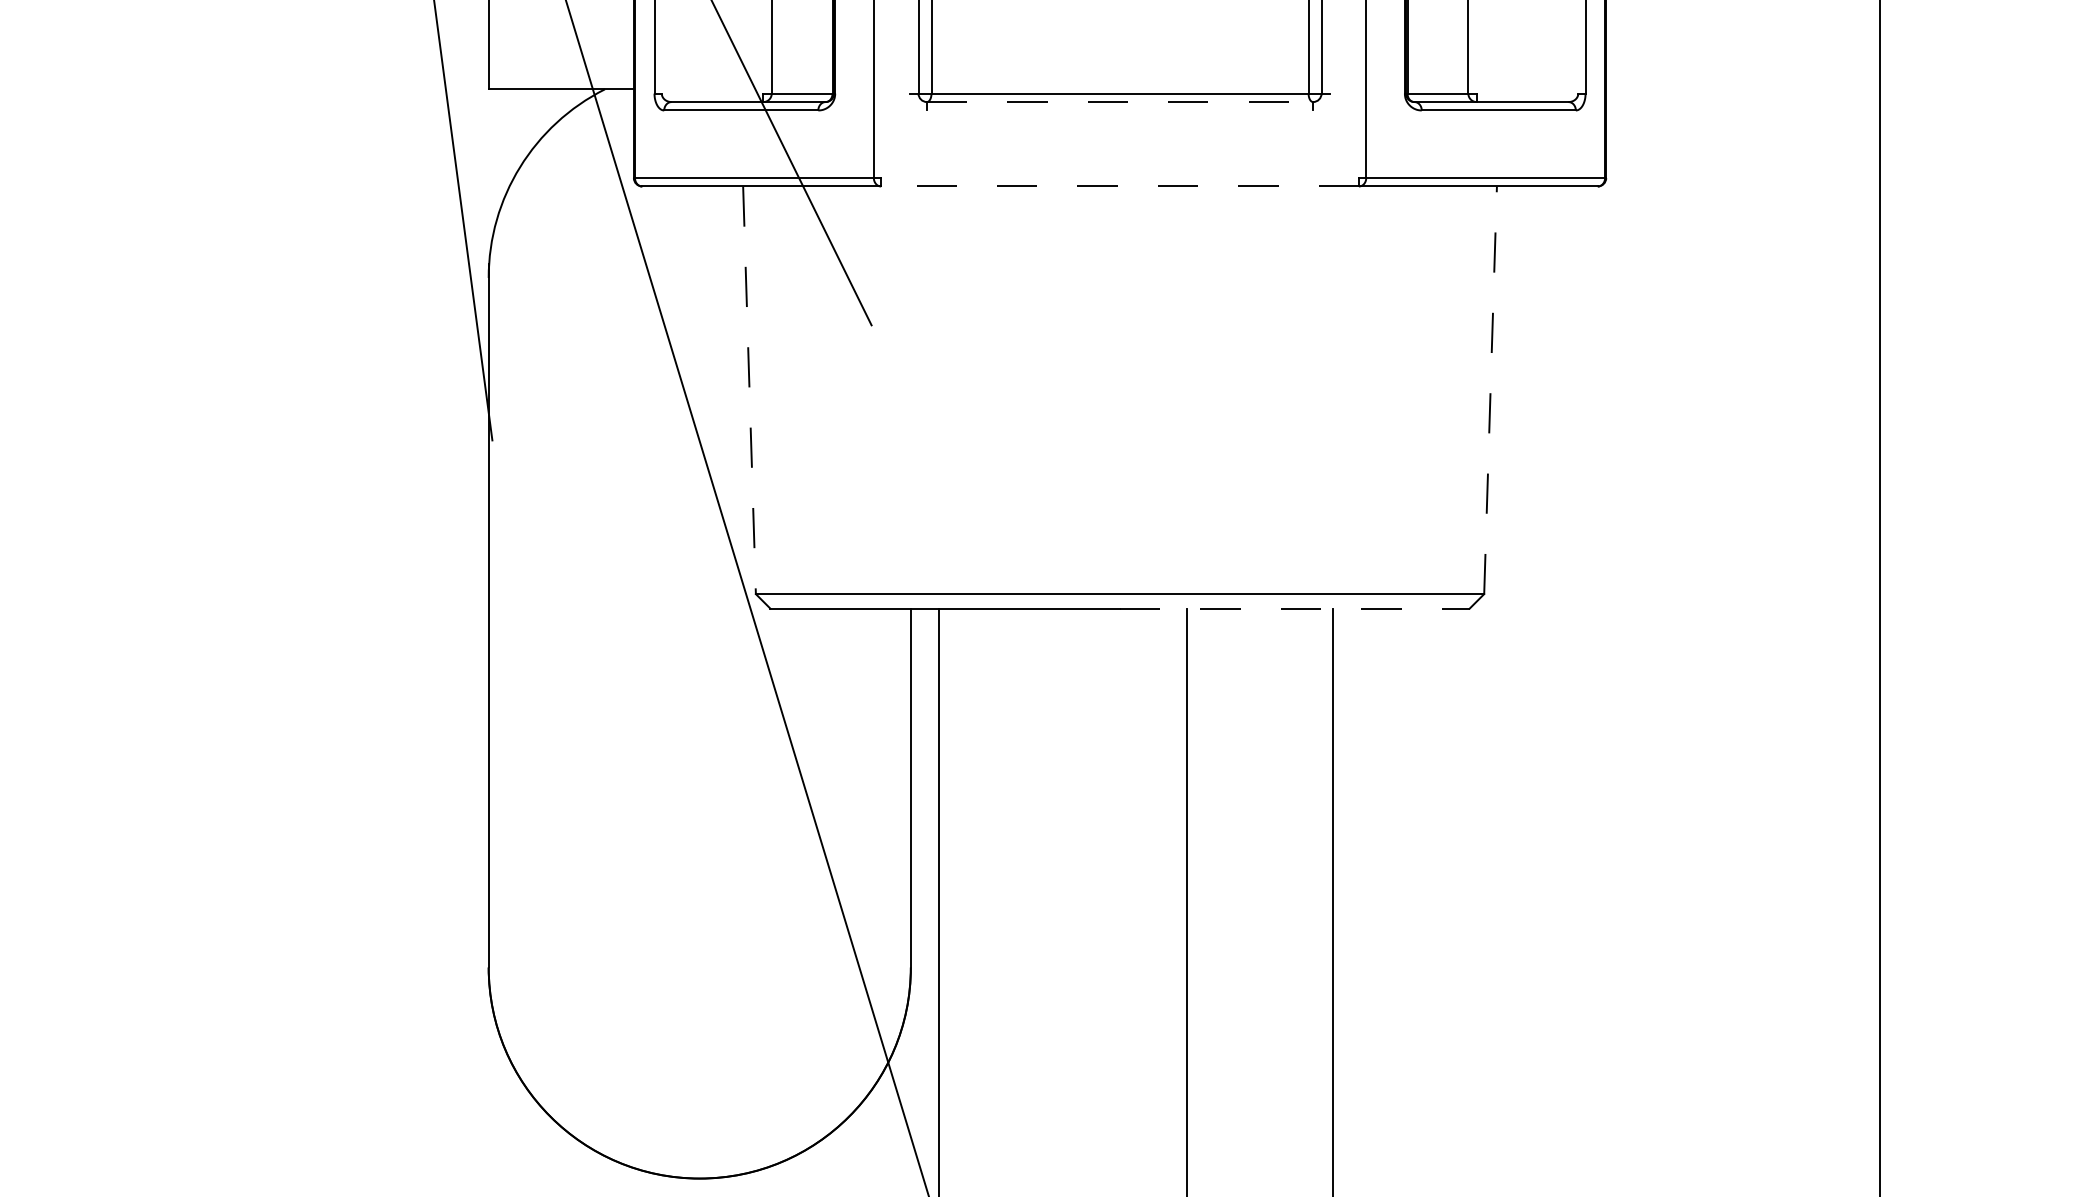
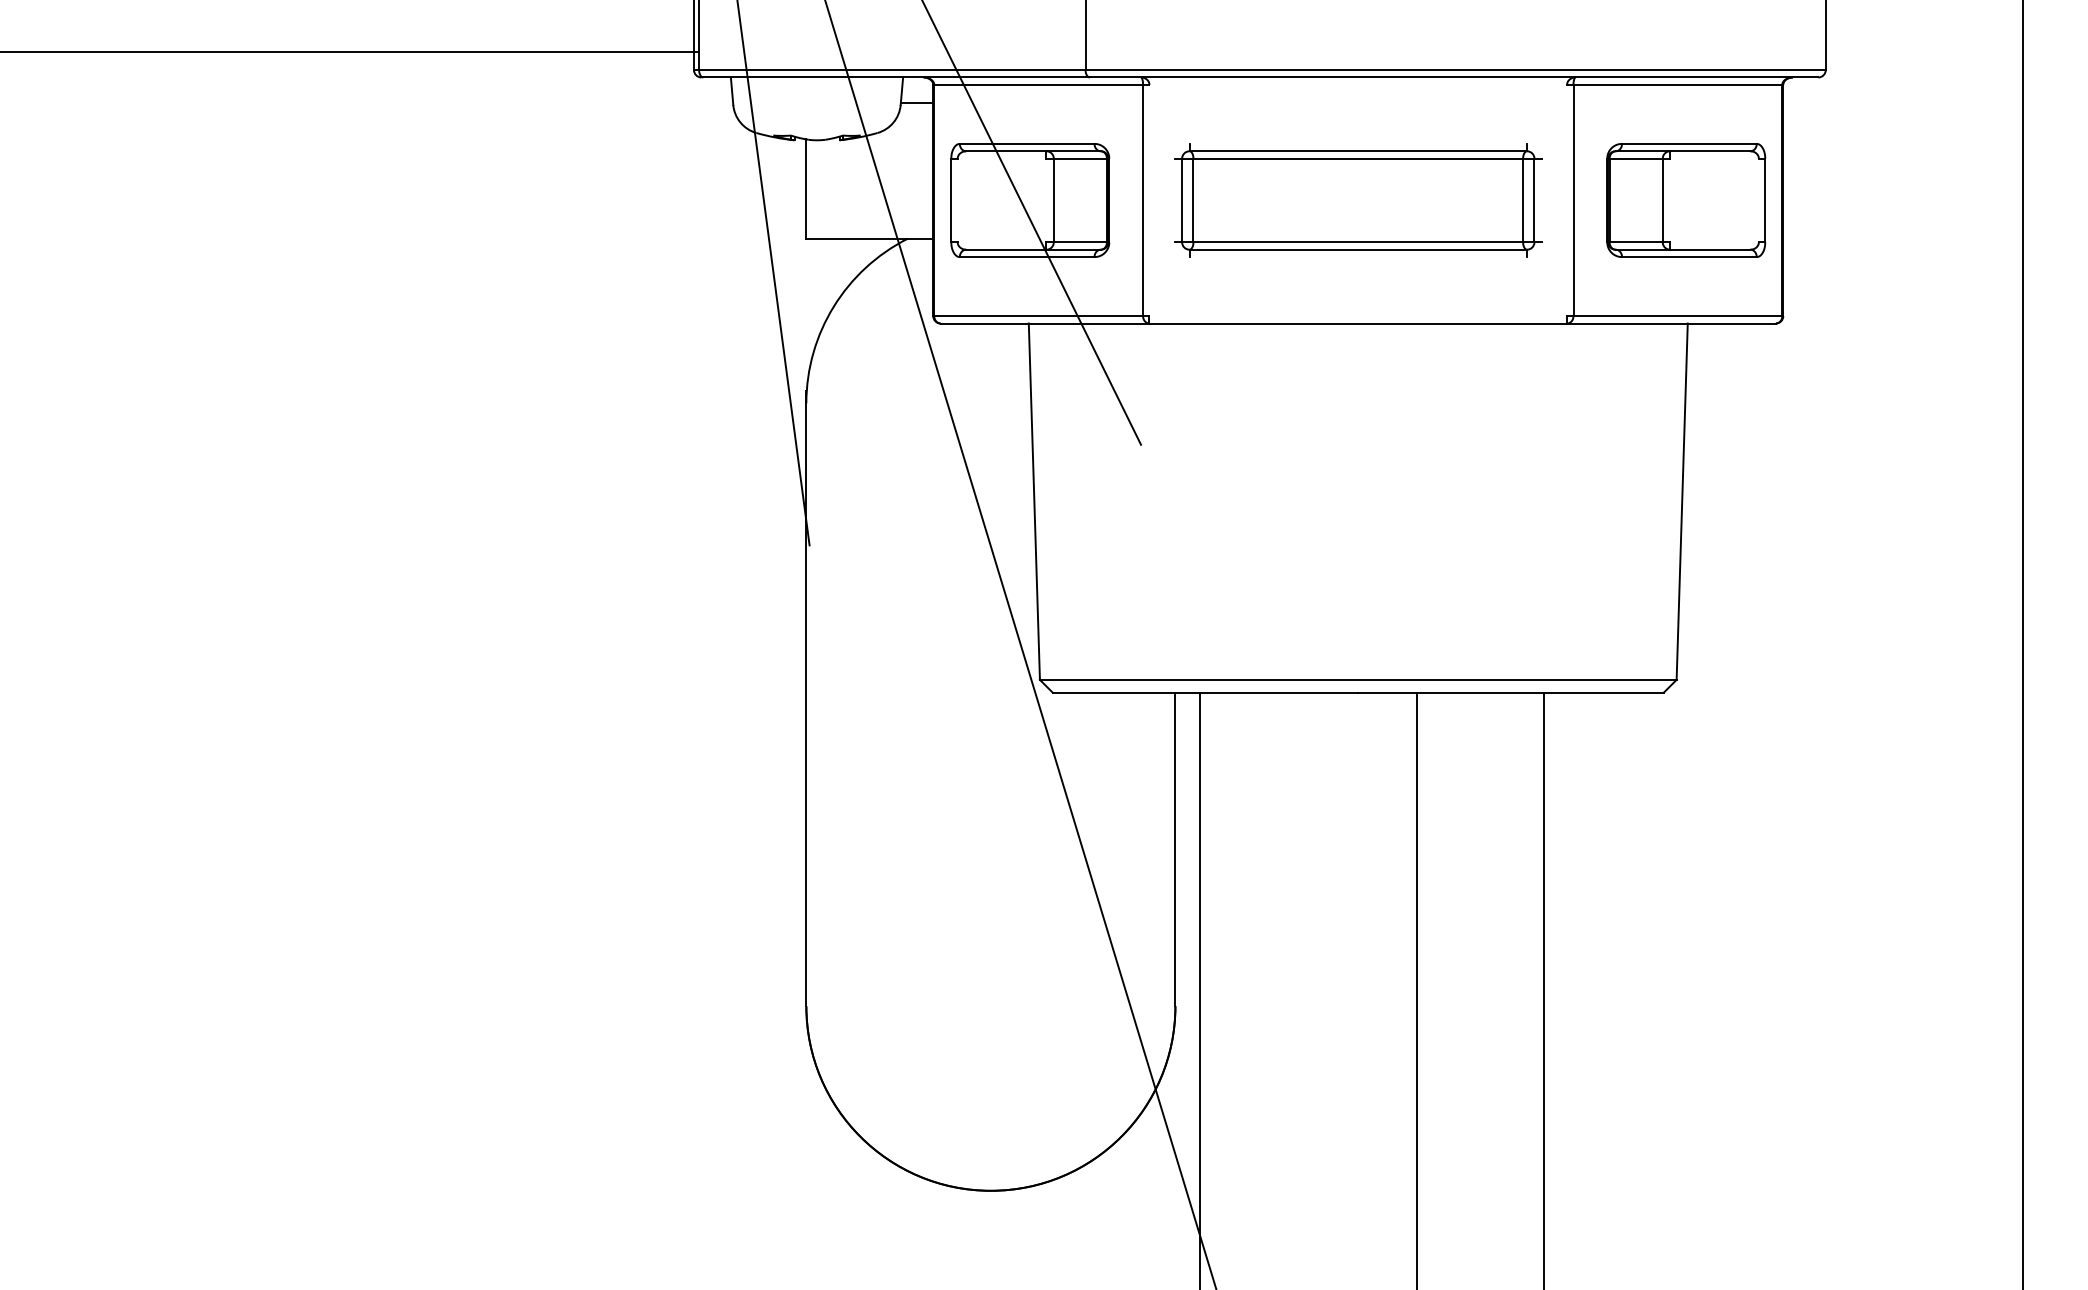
line: (1120, 101) -> (1358, 249), dashed -> solid
line: (1120, 186) -> (1358, 323), dashed -> solid
line: (1490, 390) -> (1682, 501), dashed -> solid
line: (749, 391) -> (1034, 502), dashed -> solid
line: (1295, 608) -> (1511, 692), dashed -> solid

